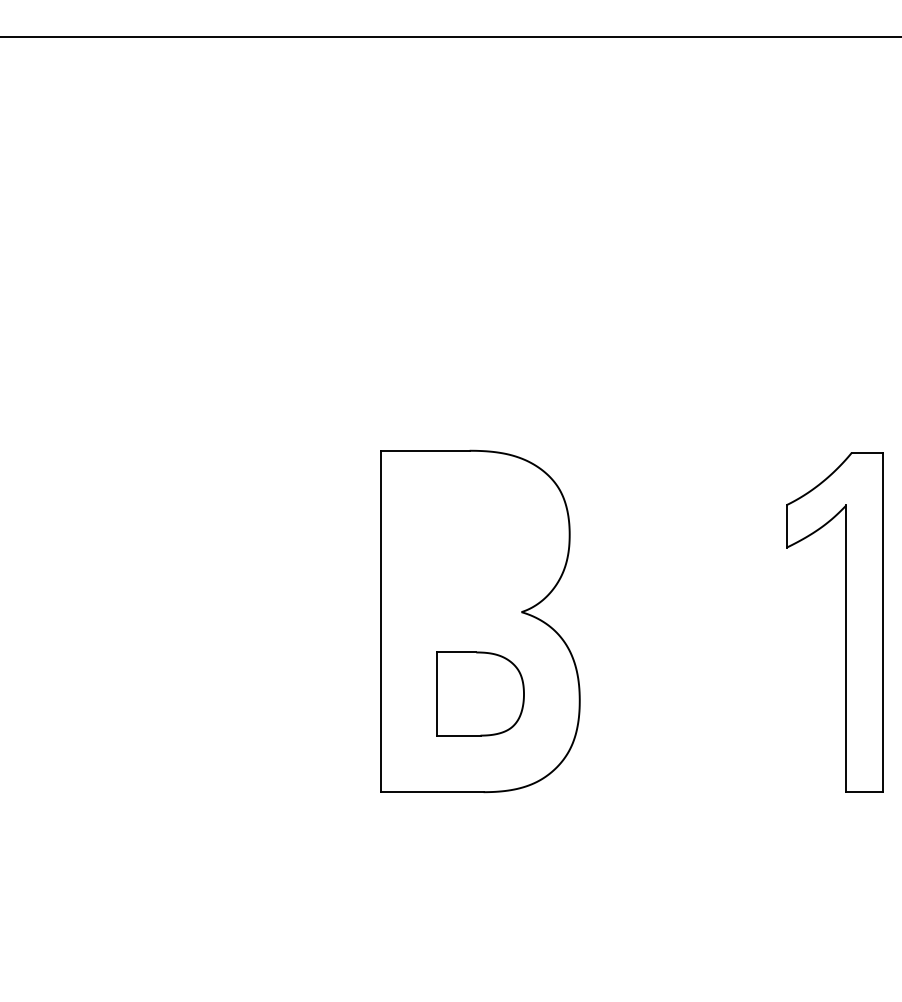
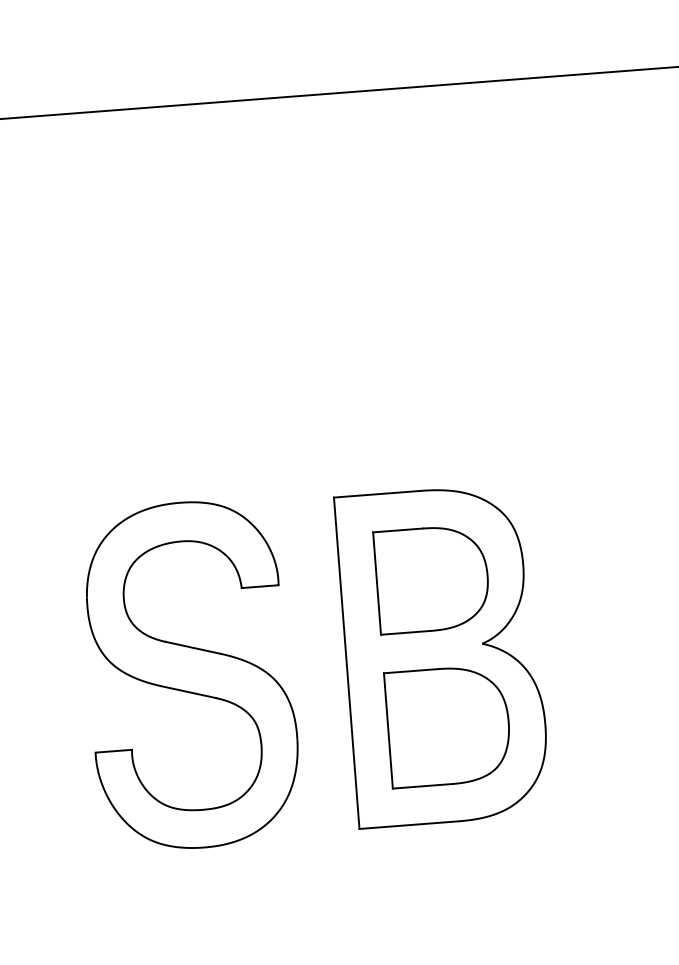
part: (475, 541) -> (432, 578), added
part: (220, 621) -> (190, 675), added
part: (480, 693) -> (448, 725), size x1.43

